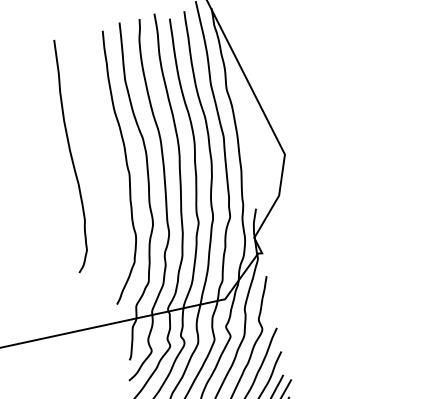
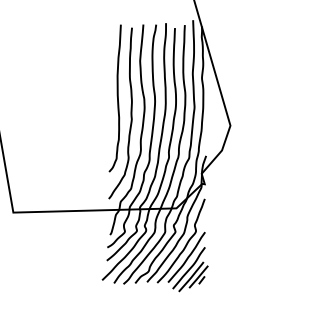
curve: (68, 153) -> (116, 96), moved

